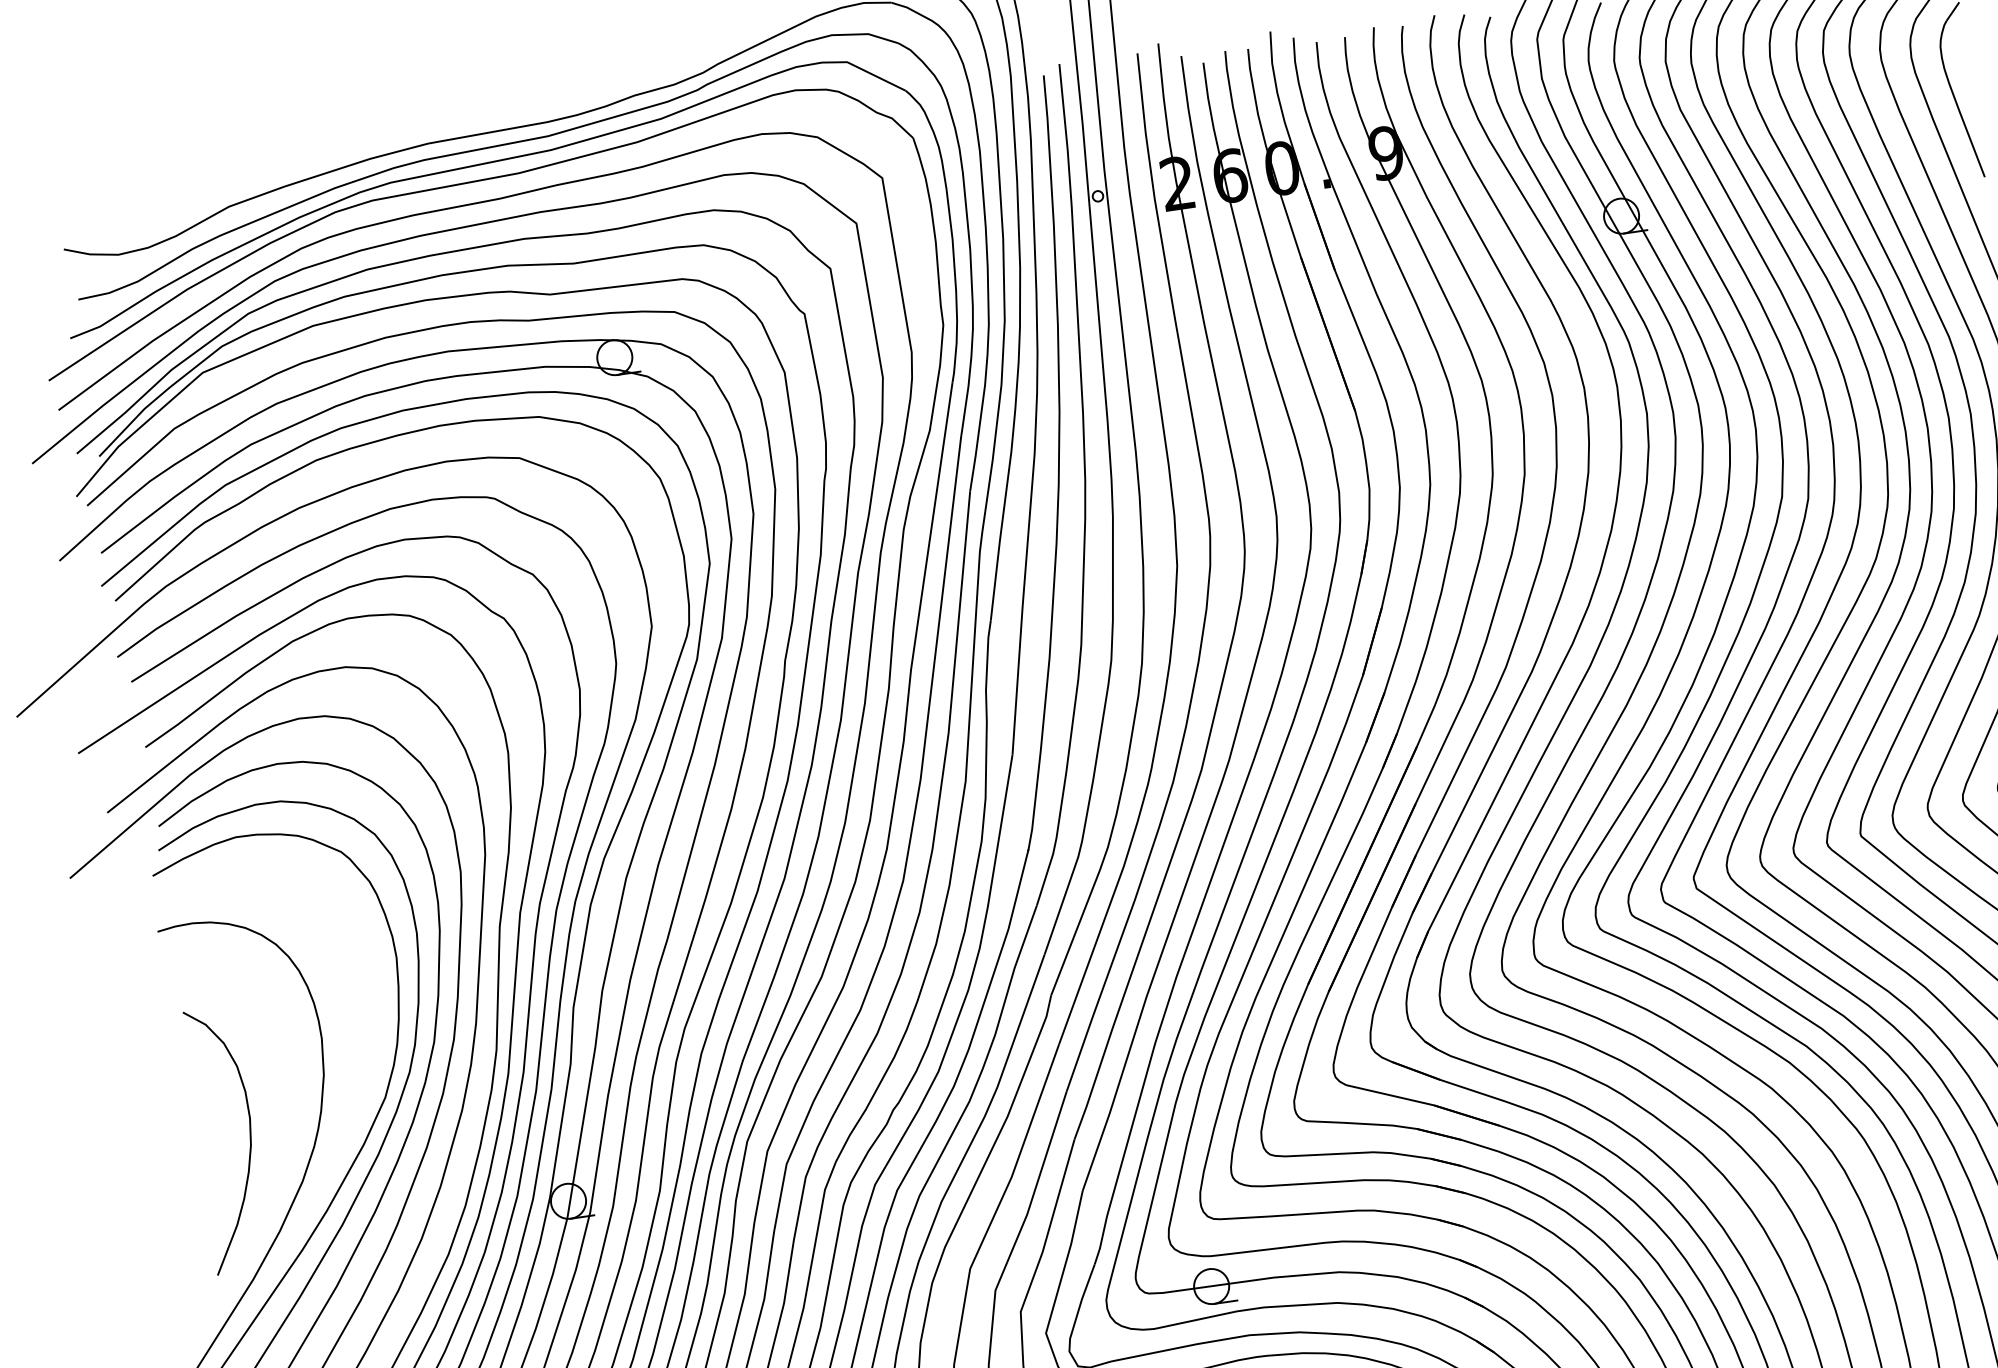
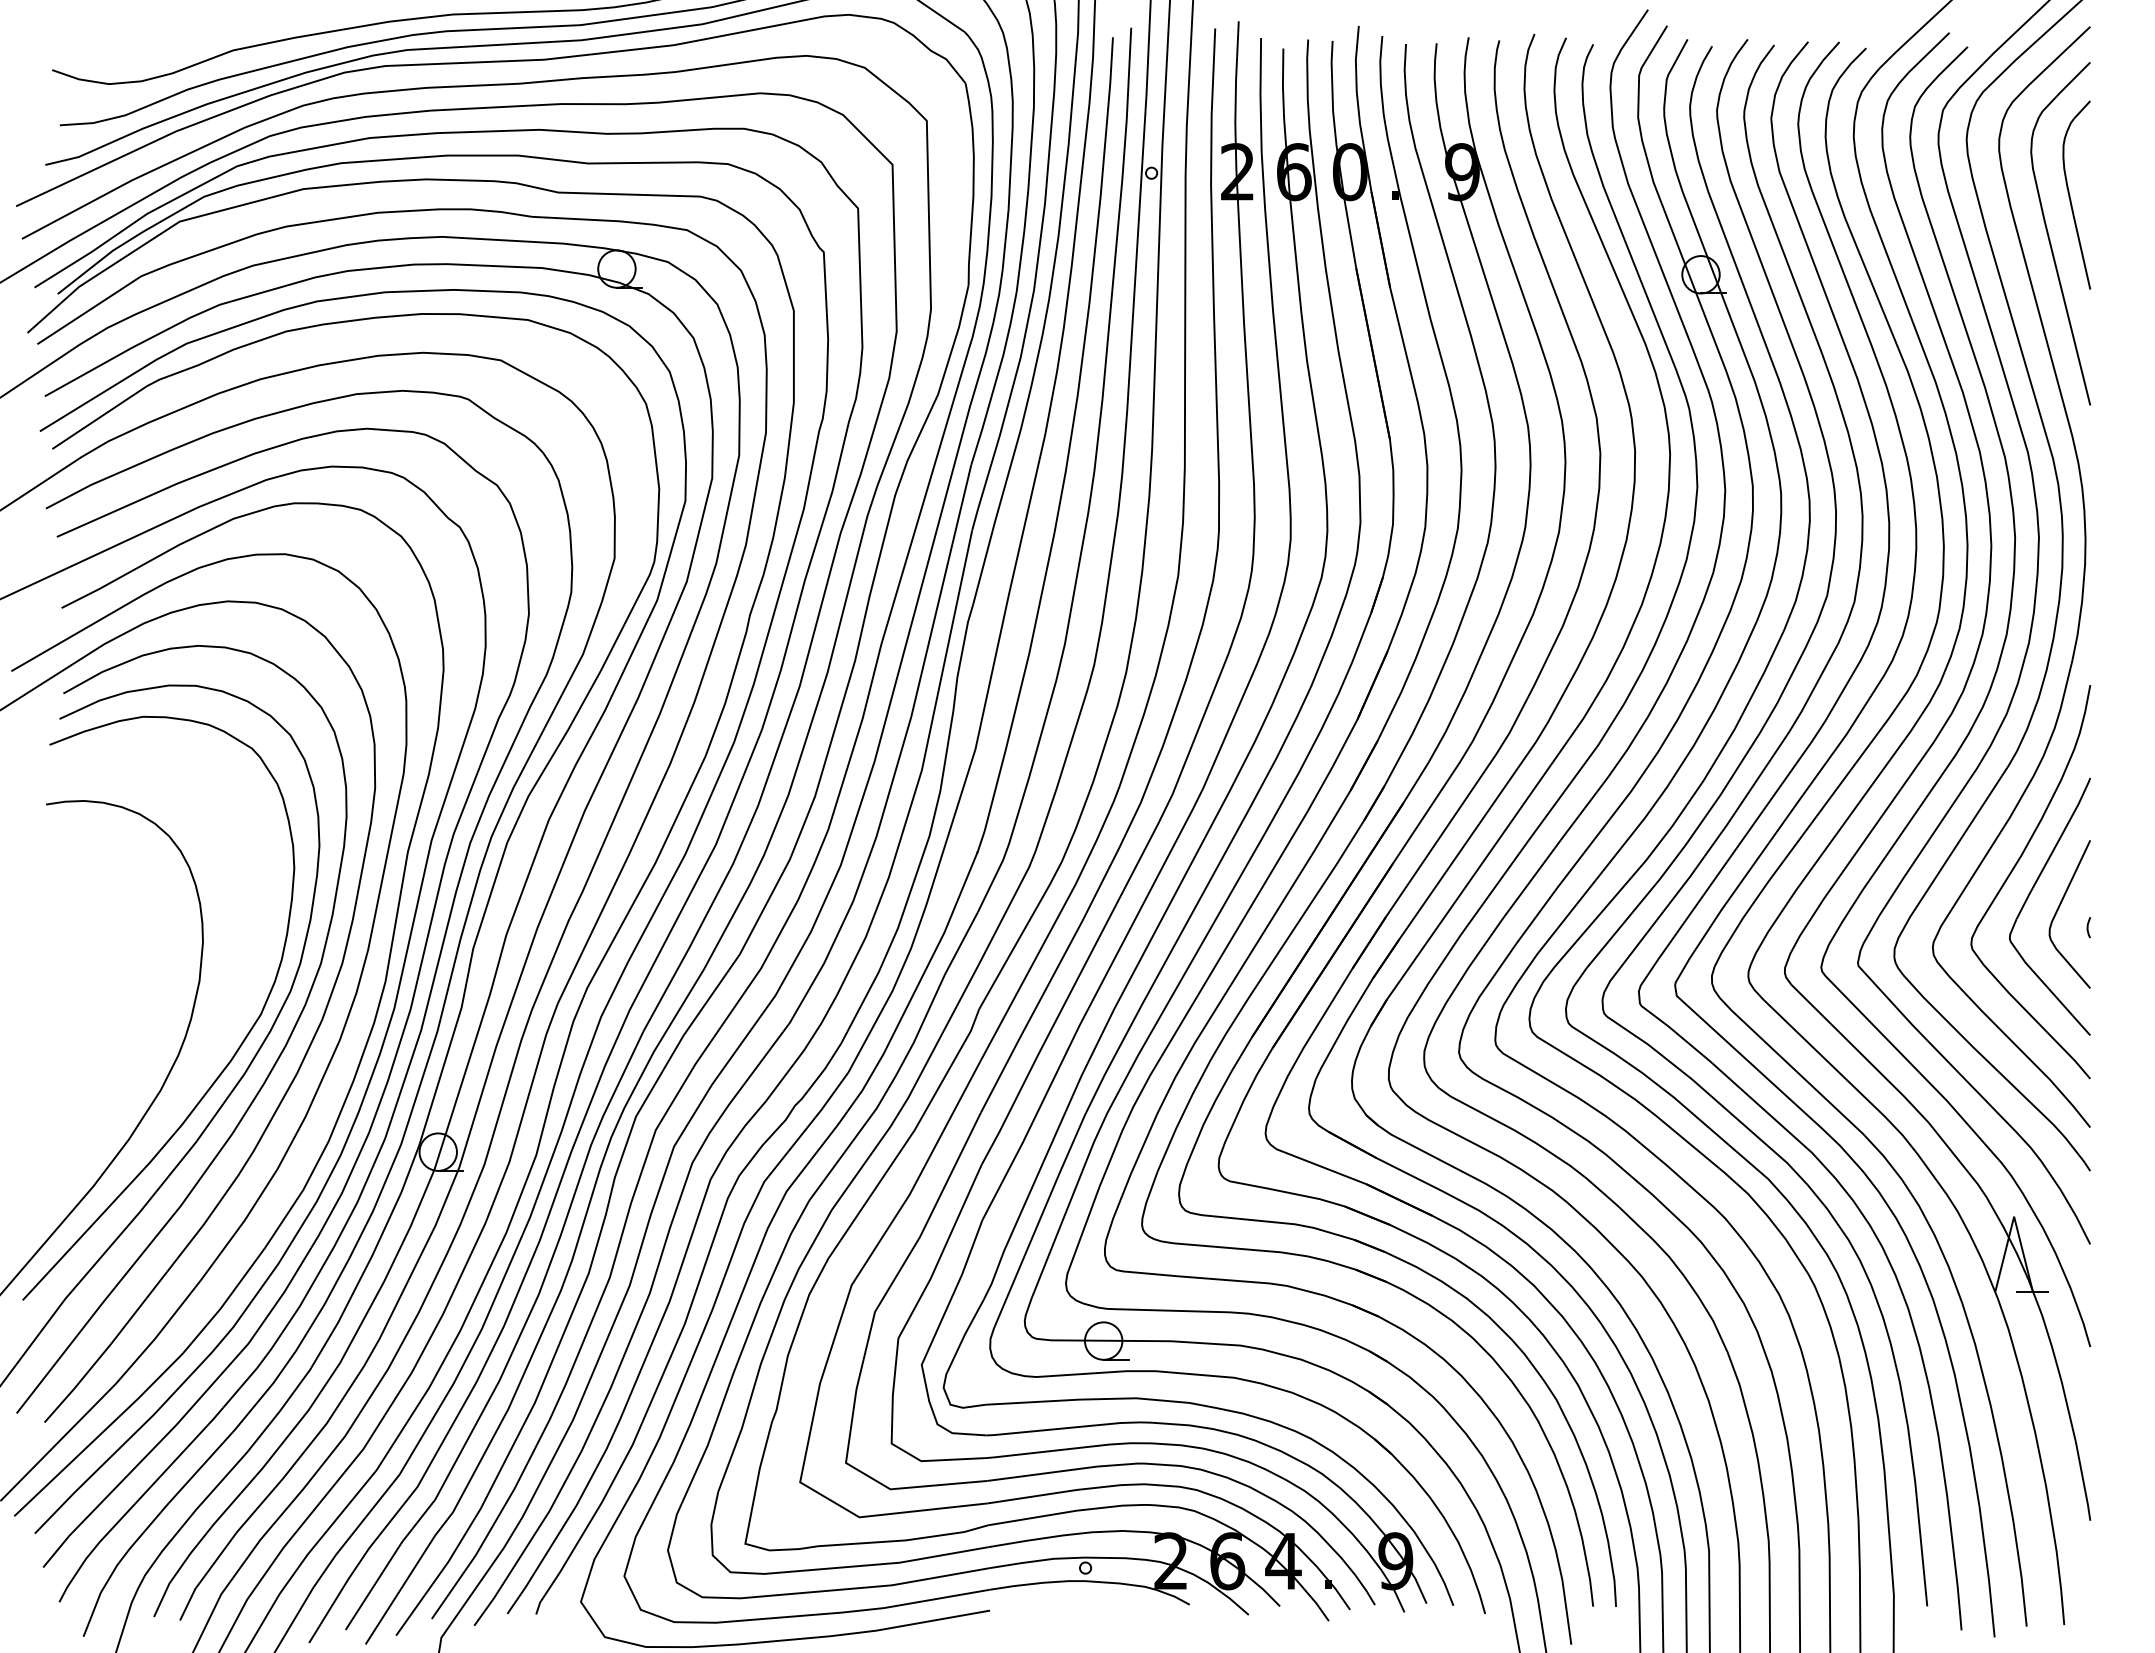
curve: (249, 1137) -> (111, 1035), removed

